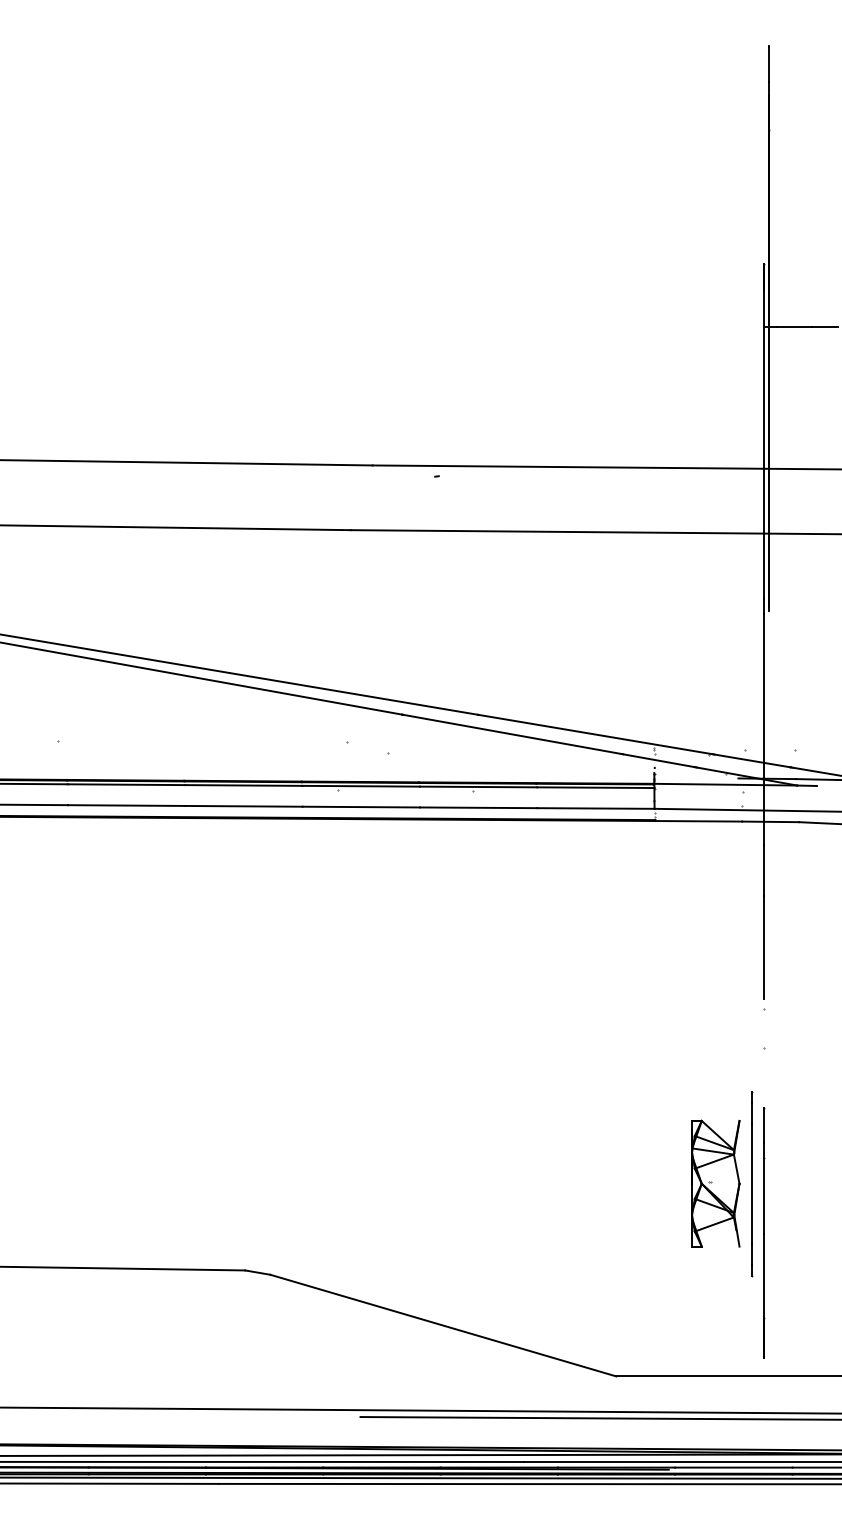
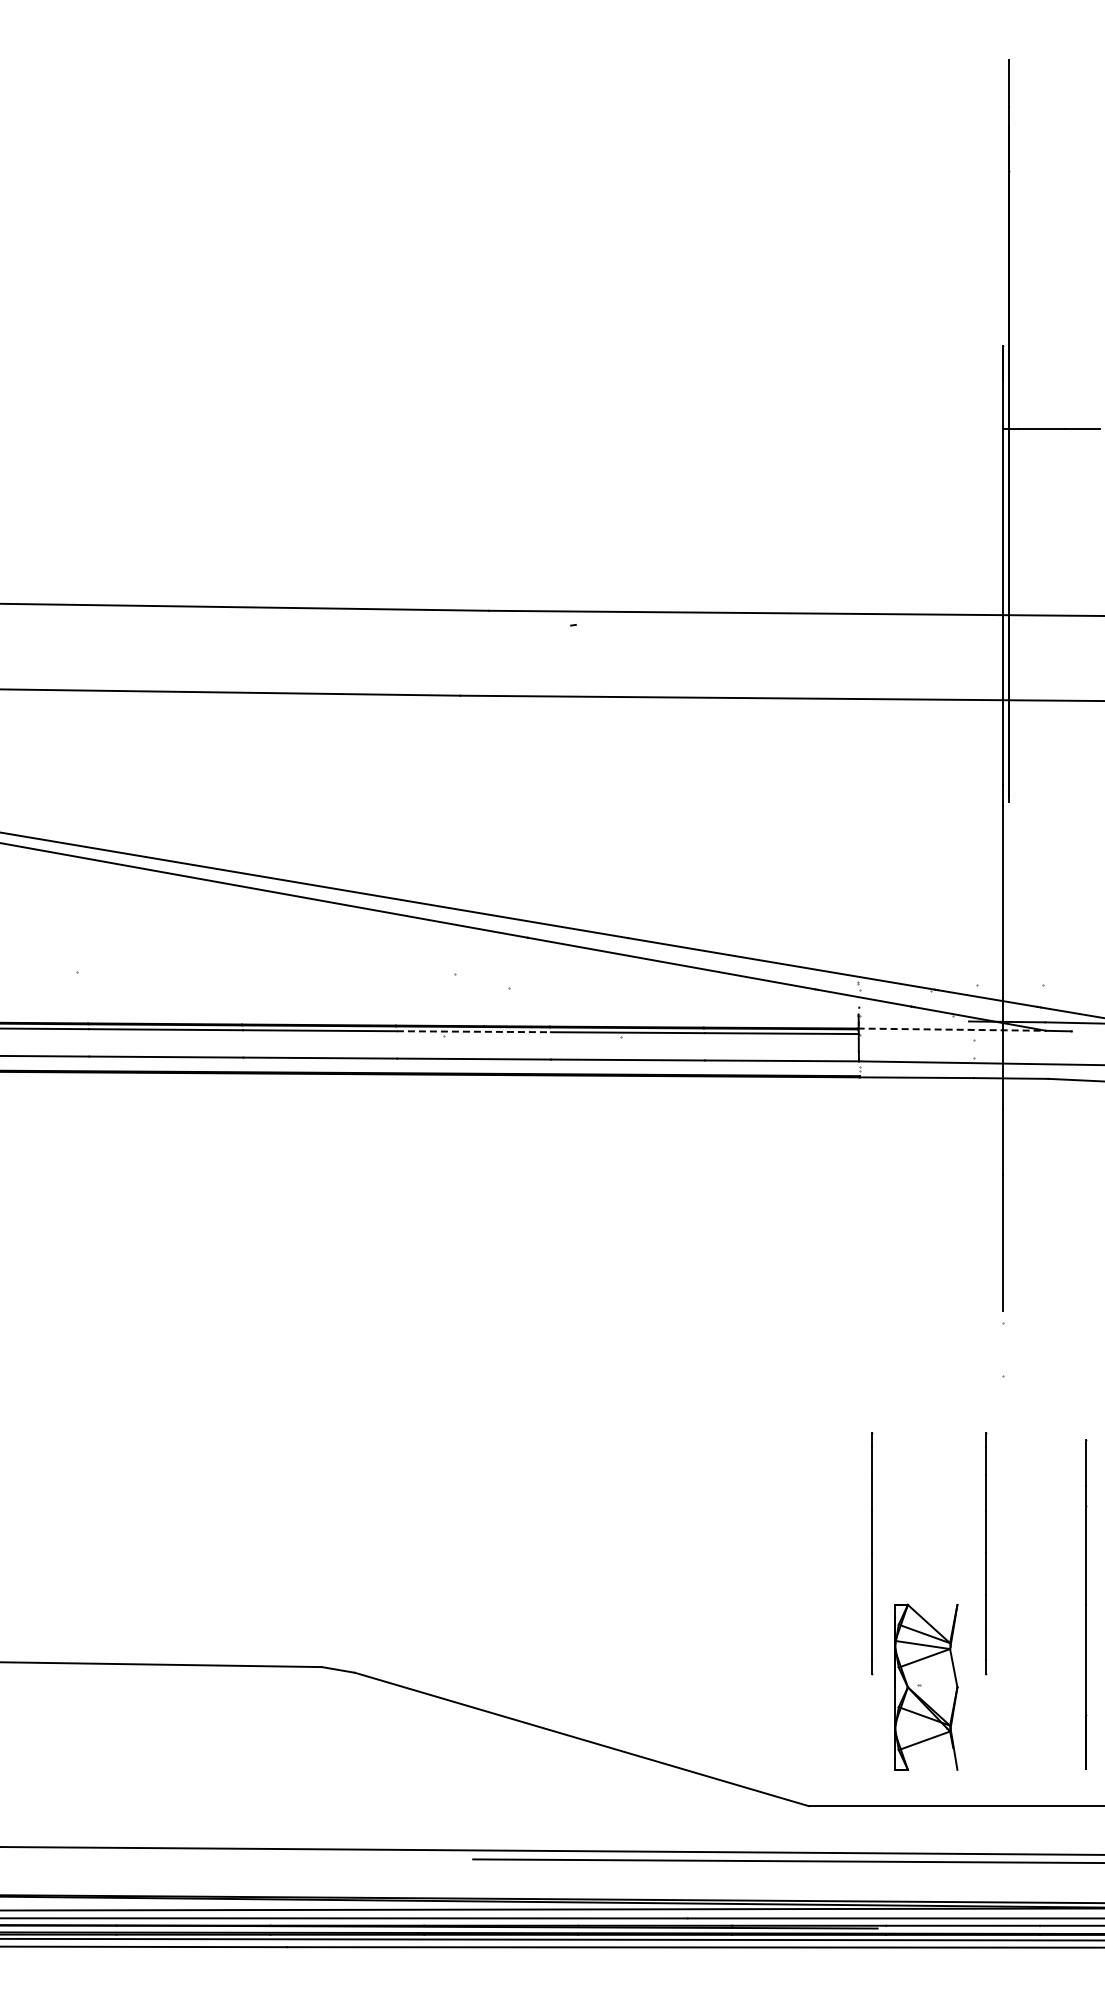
line: (725, 784) -> (952, 1029), solid -> dashed
line: (360, 786) -> (473, 1031), solid -> dashed
line: (664, 1183) -> (872, 1553), added
part: (715, 1183) -> (926, 1686), moved
line: (764, 1233) -> (1086, 1604), moved

